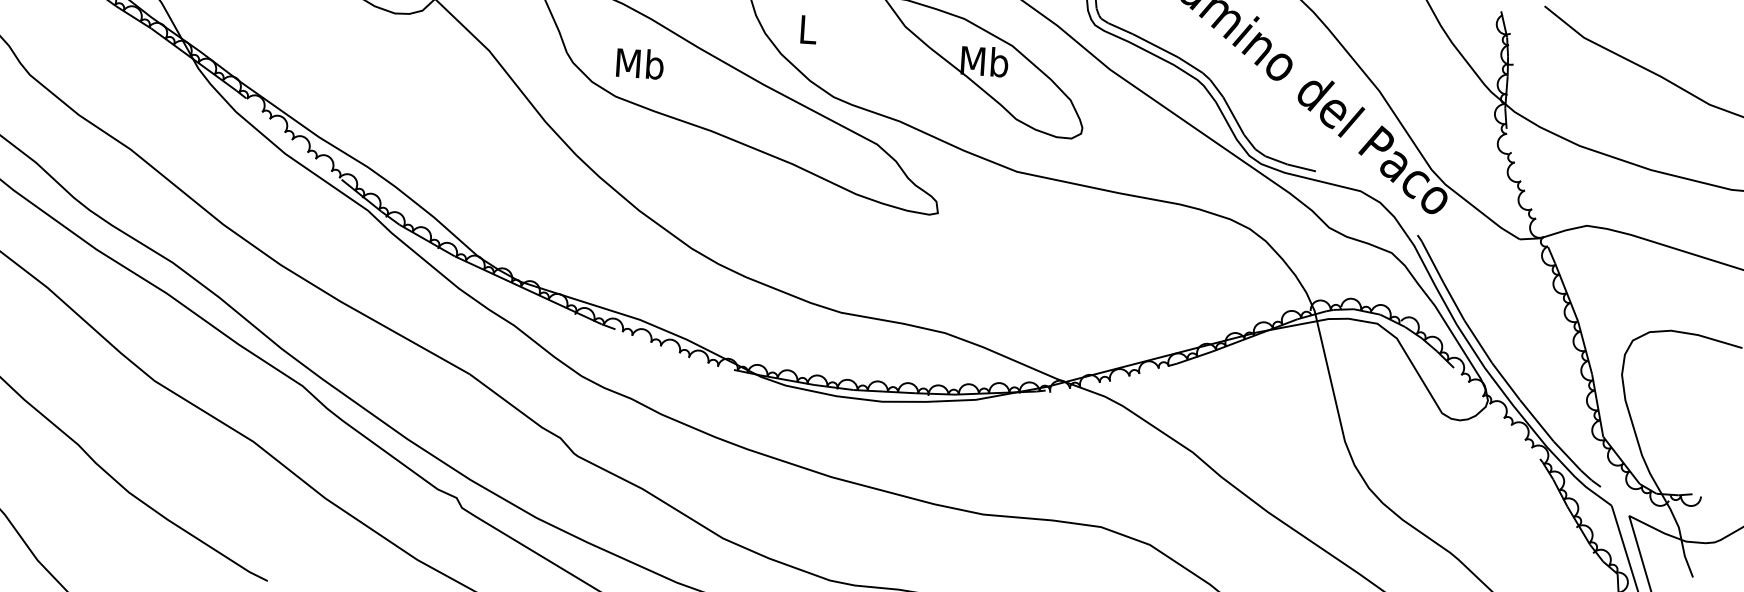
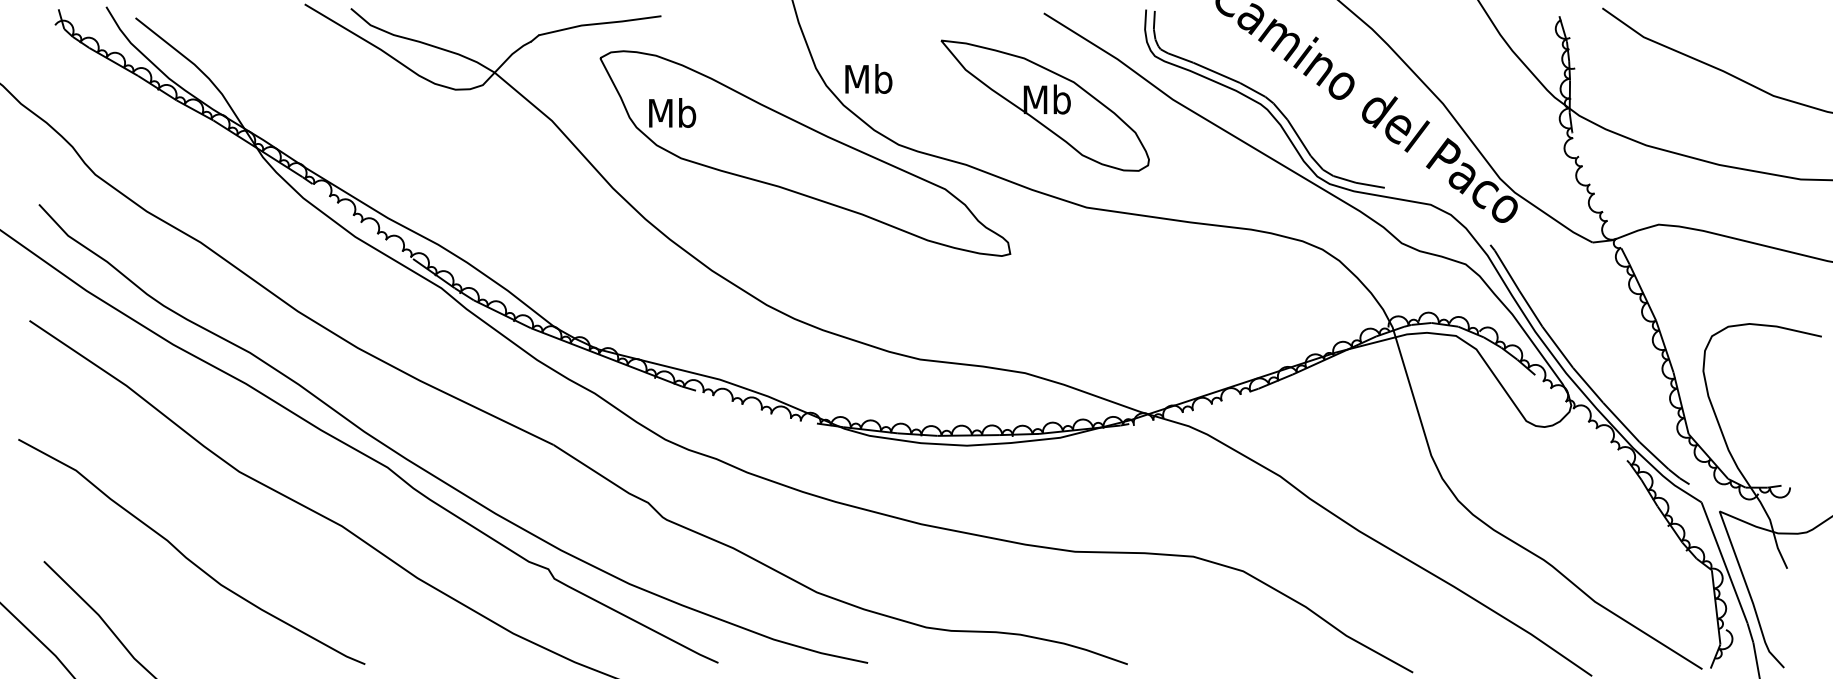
text: (807, 28) -> (868, 78), L -> Mb
text: (640, 63) -> (672, 112), moved

